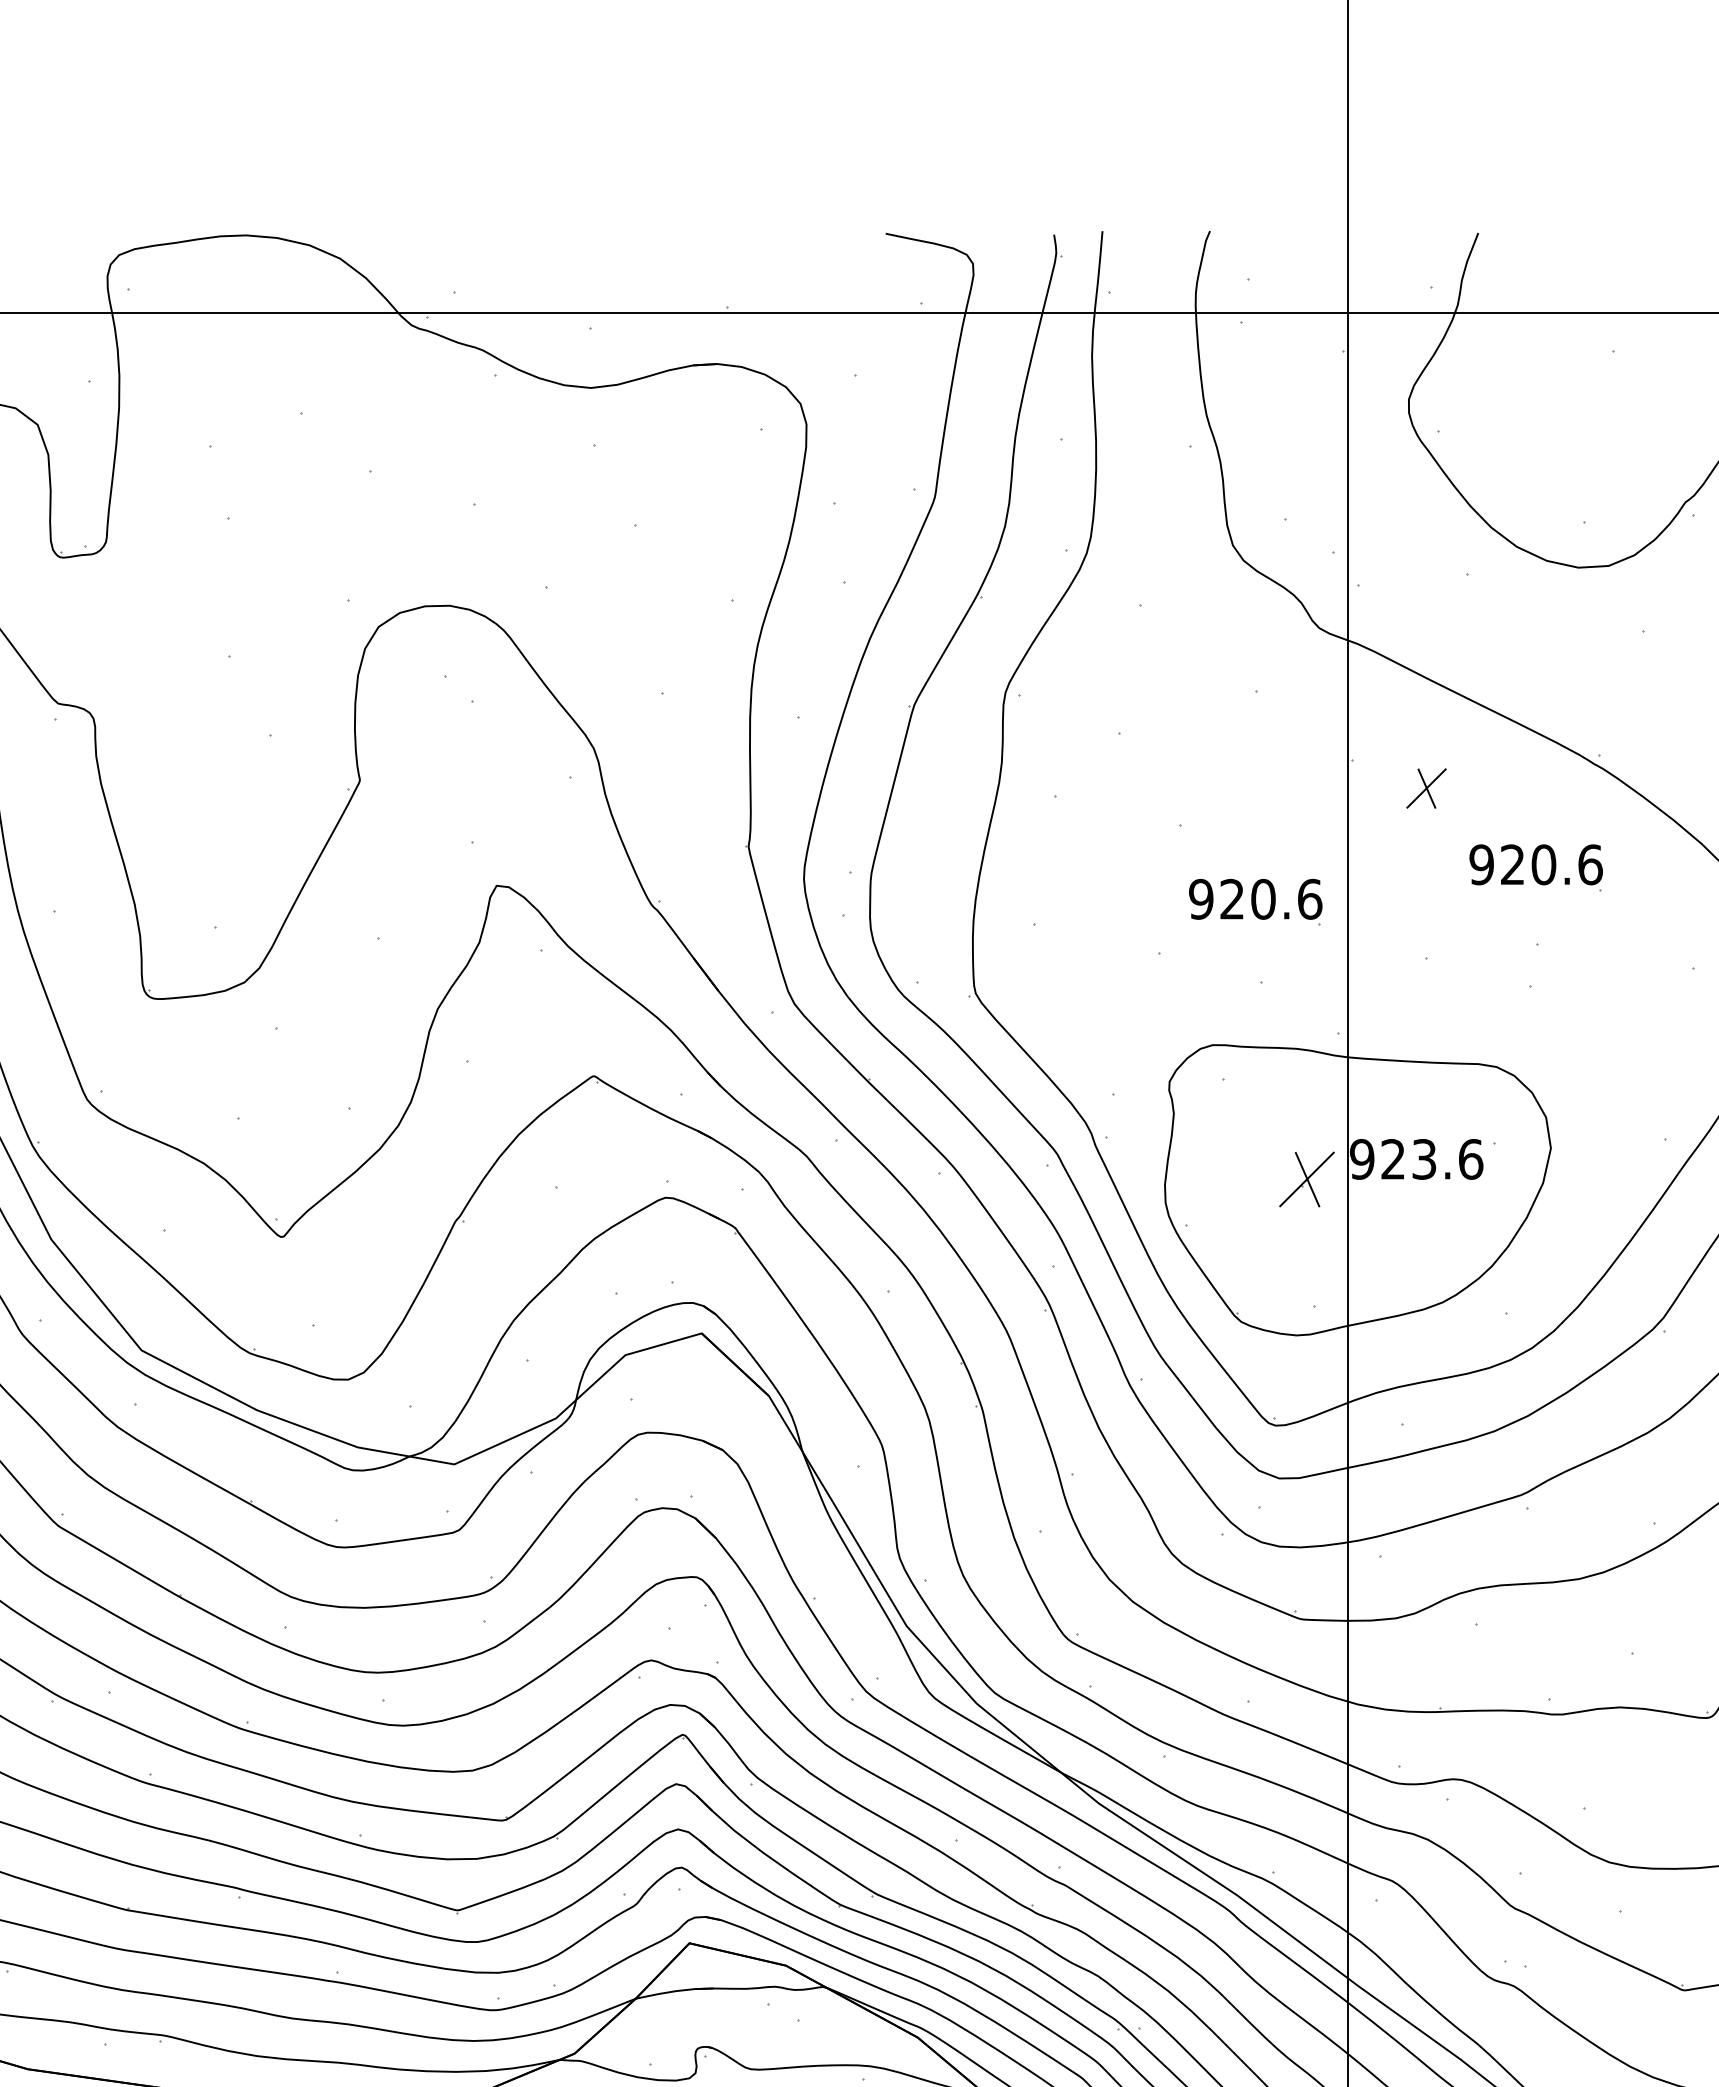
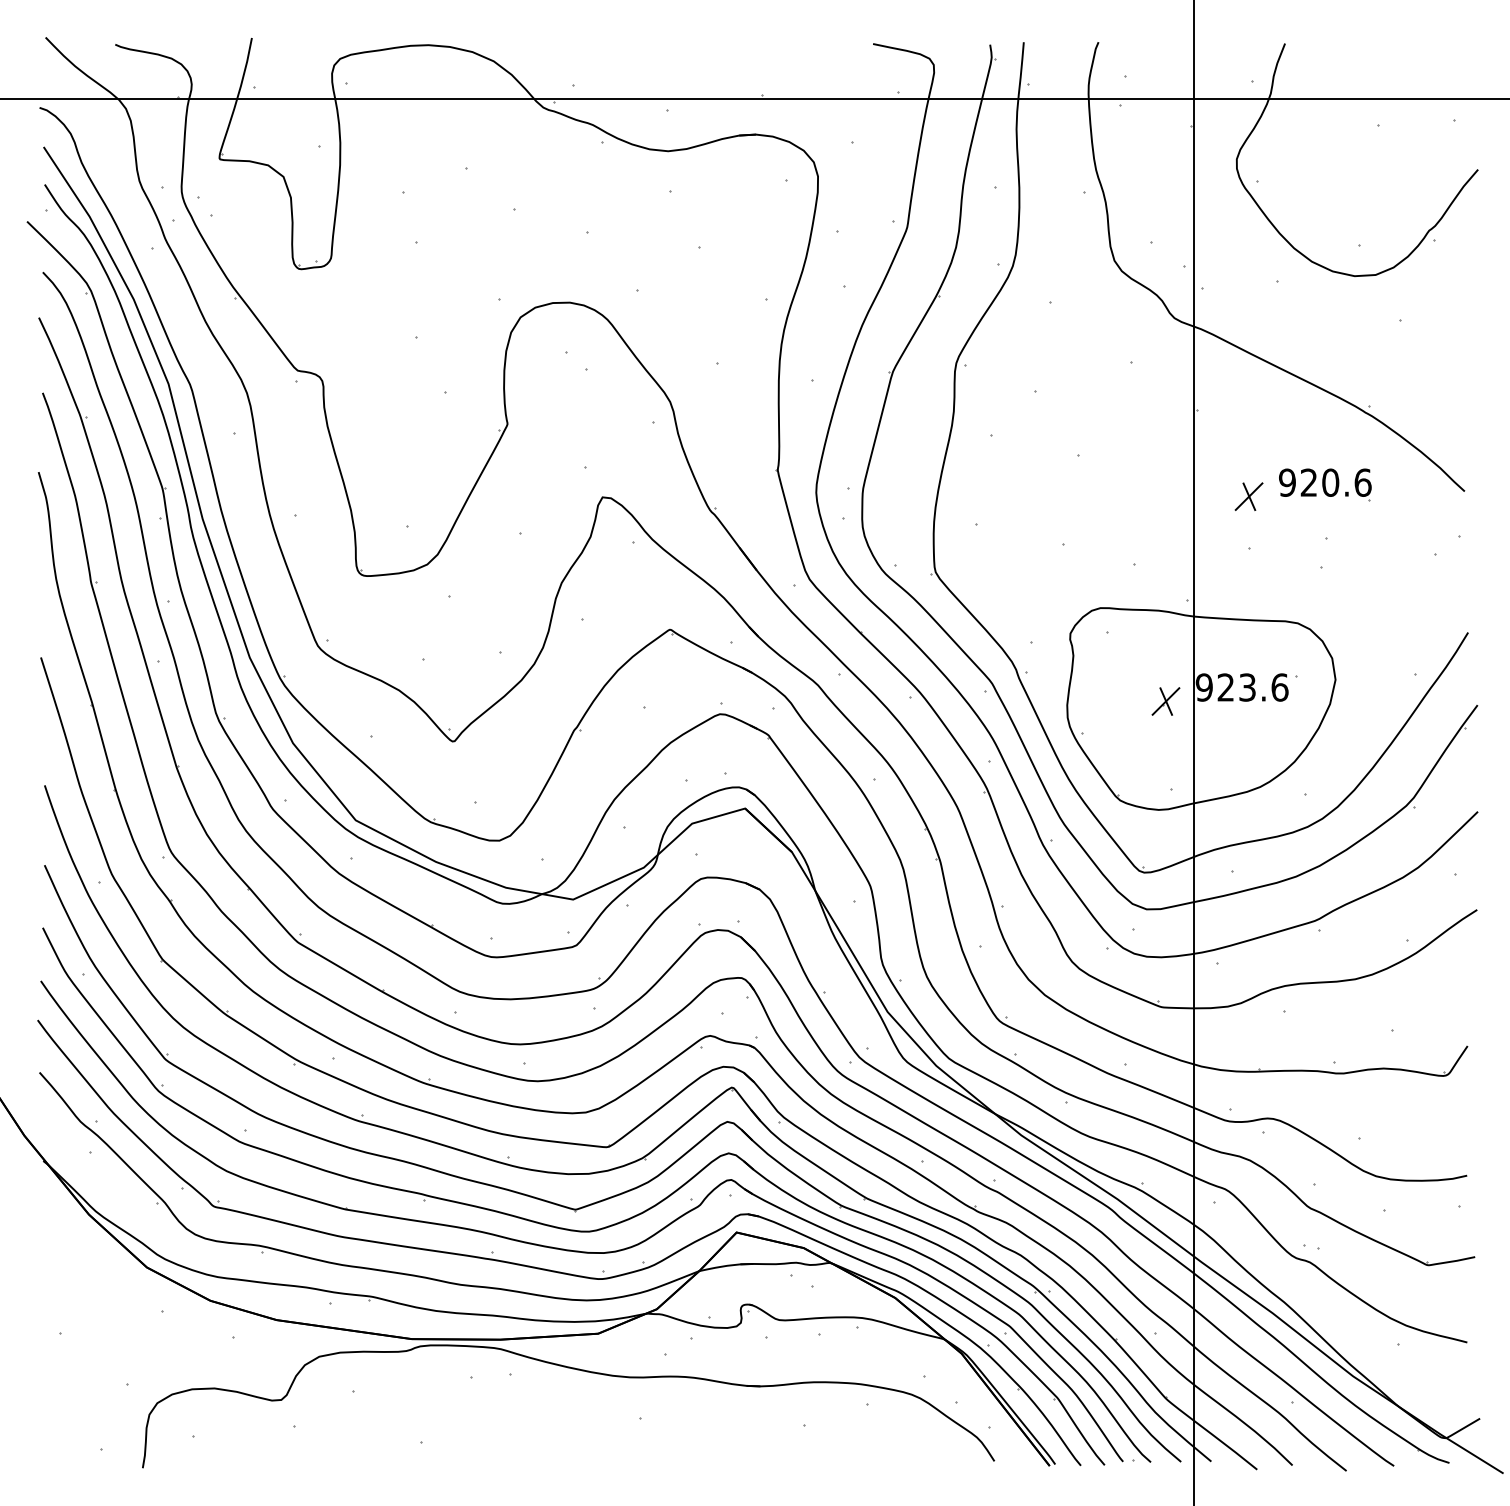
part: (1425, 788) -> (1248, 496), moved
part: (1255, 901) -> (1130, 508), removed
part: (1306, 1179) -> (1165, 701), size x0.71

